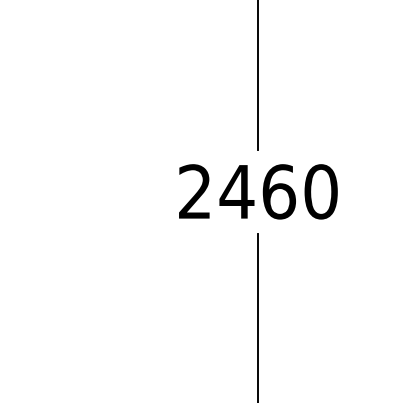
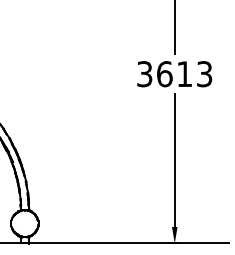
text: (257, 192) -> (174, 74), 2460 -> 3613

